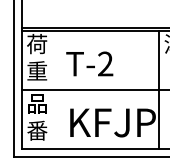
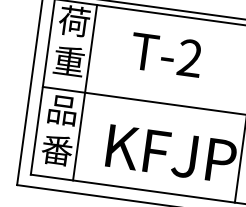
text: (89, 63) -> (166, 54), moved
line: (50, 90) -> (84, 93), added

